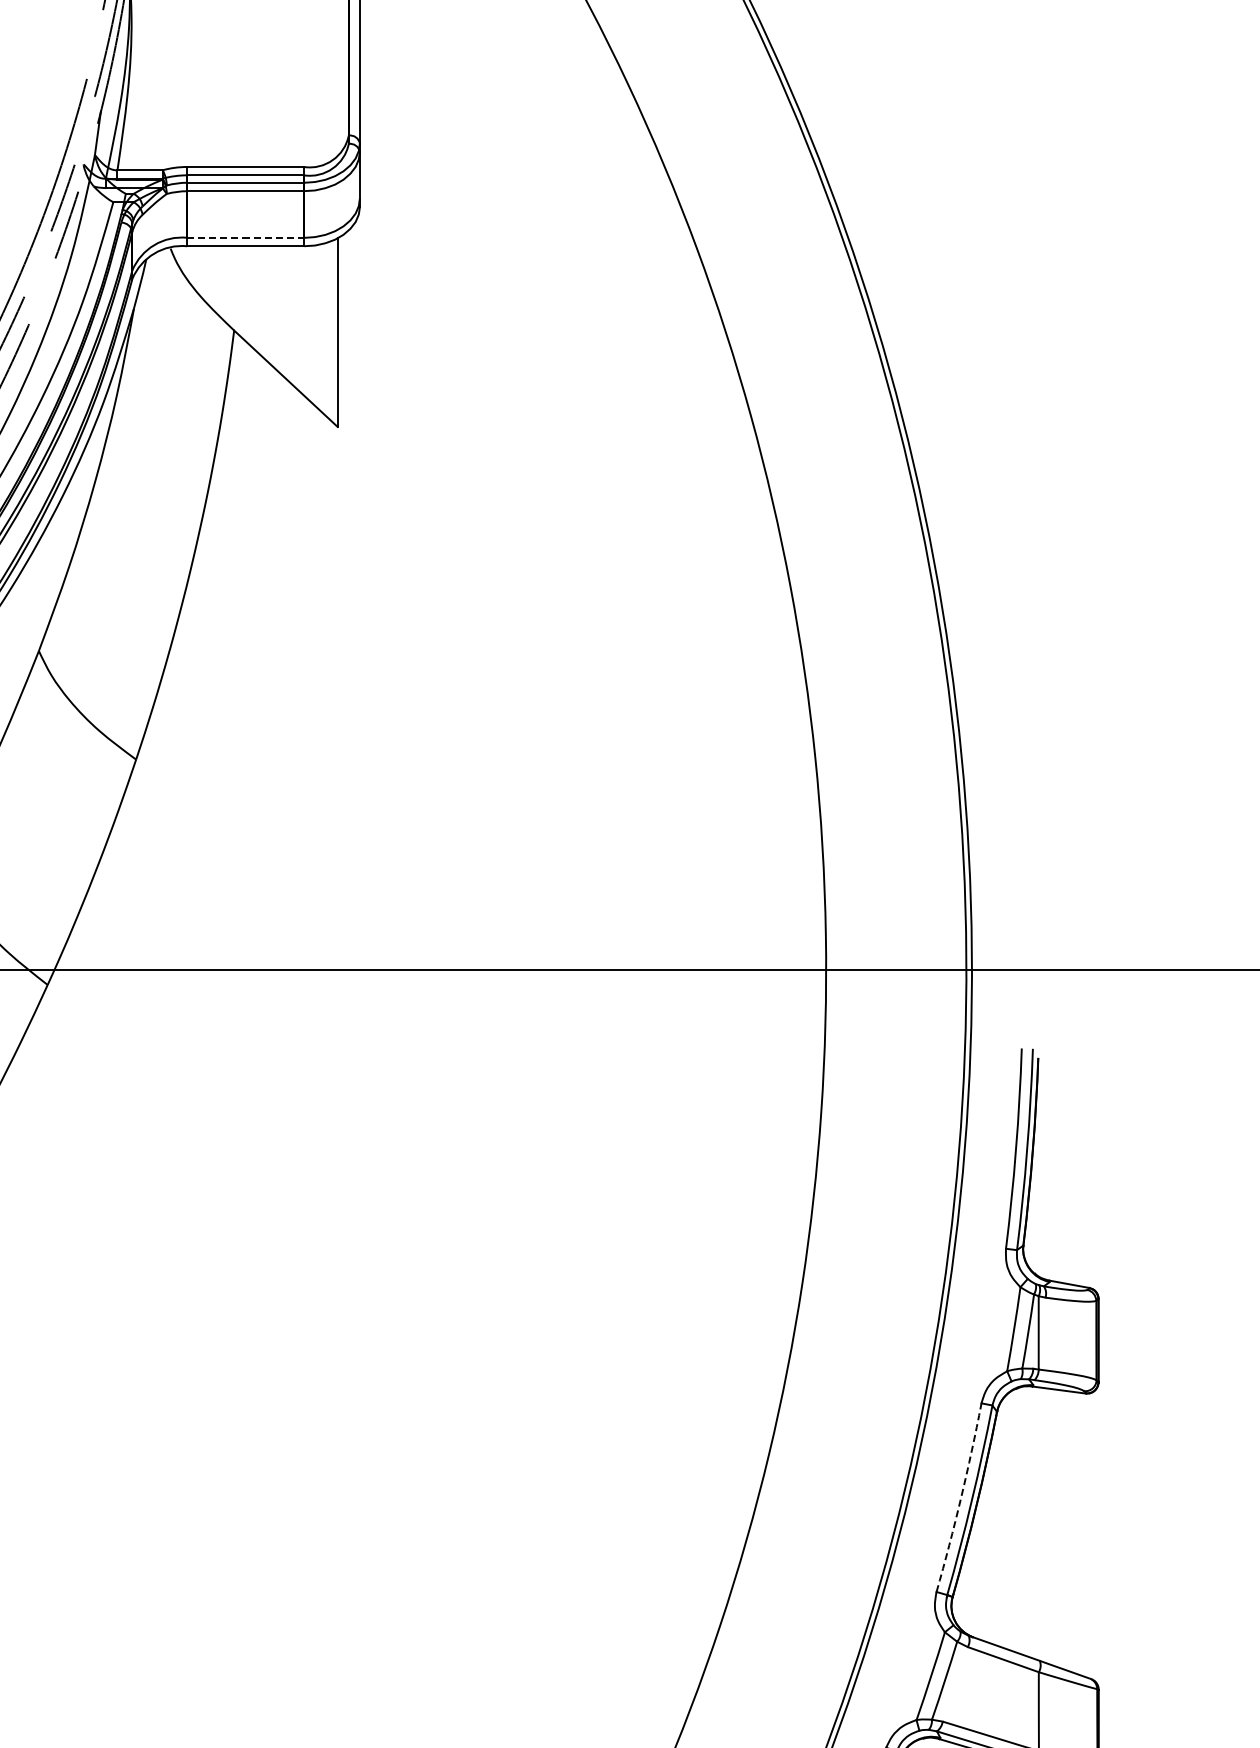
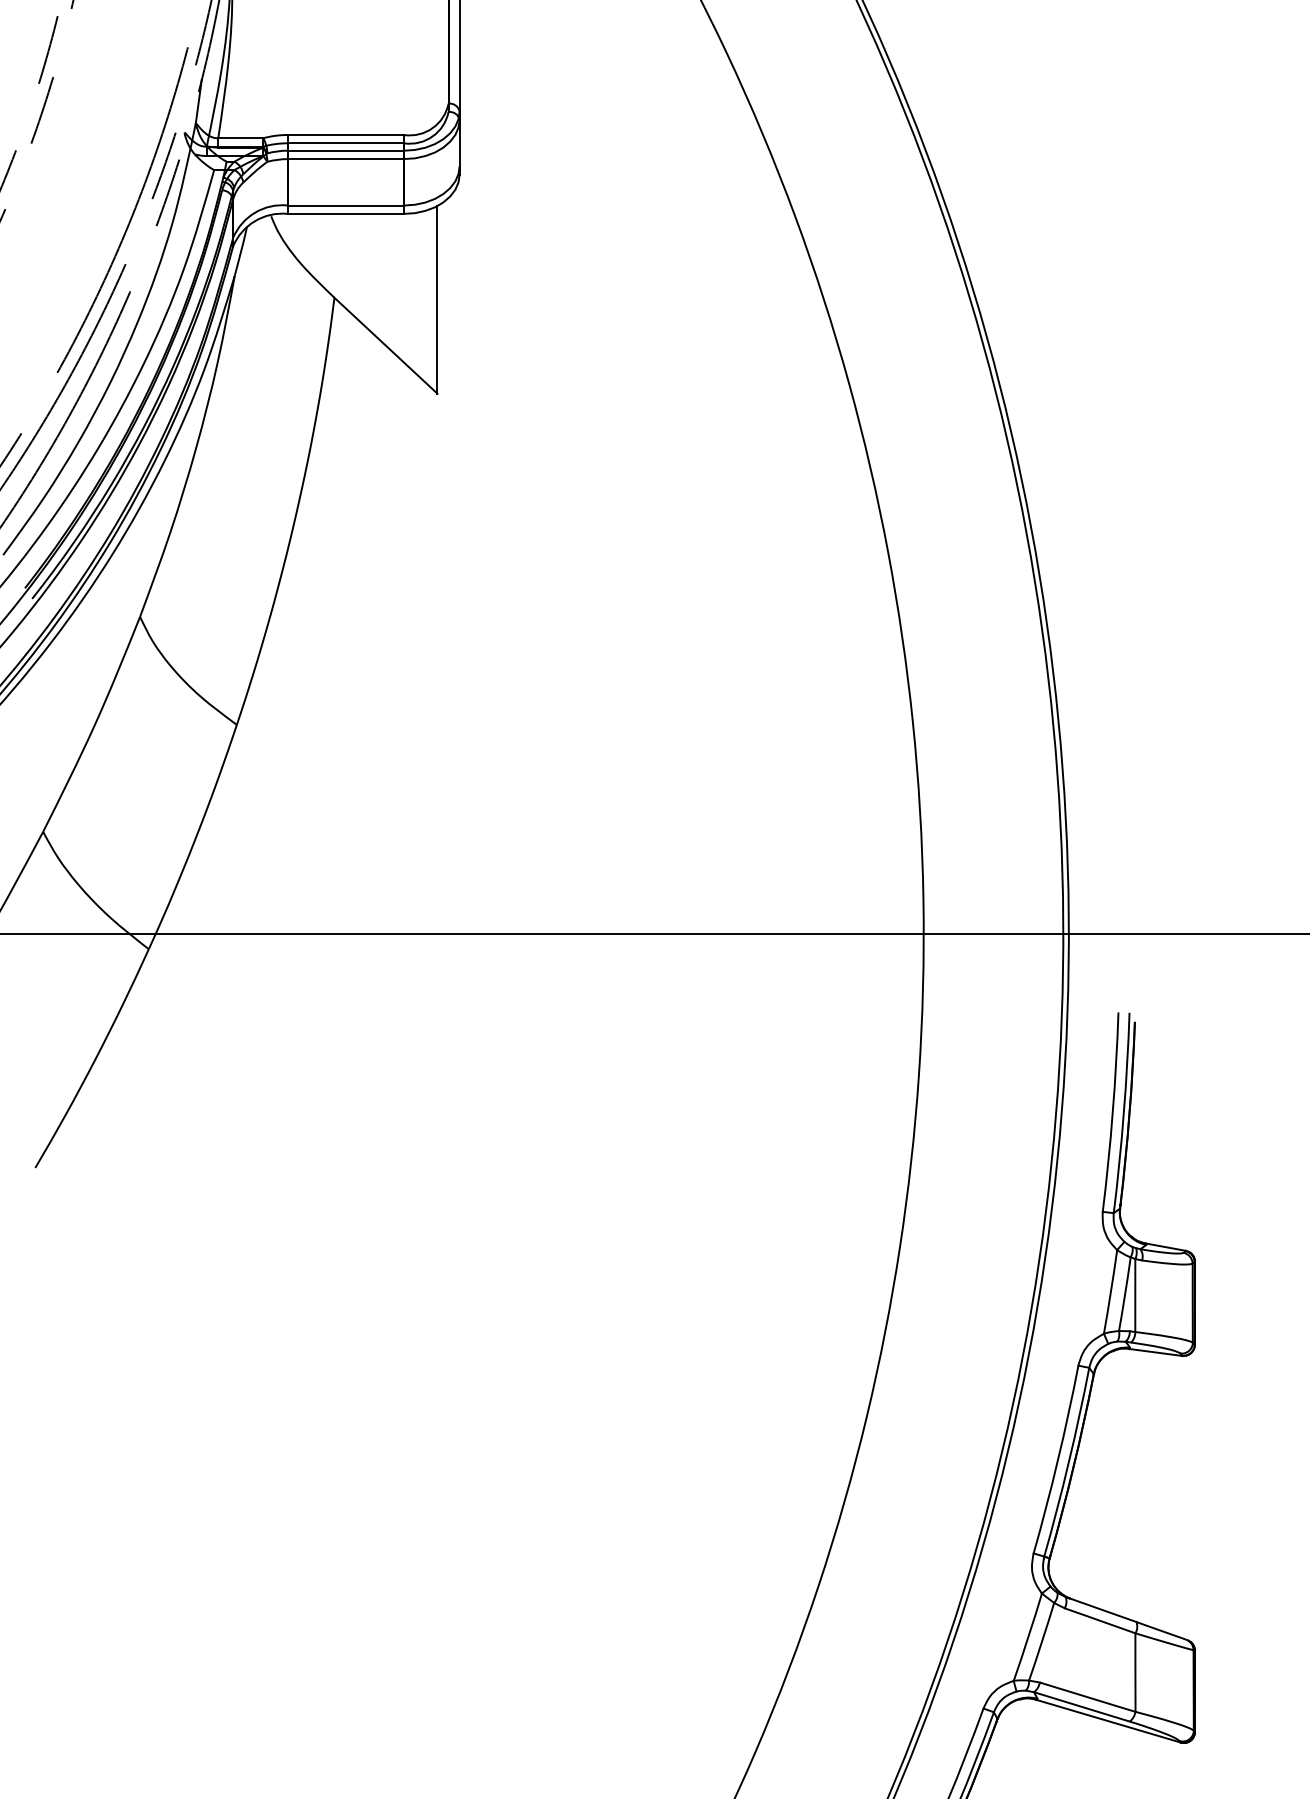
line: (246, 237) -> (346, 205), dashed -> solid
arc: (961, 1498) -> (1058, 1460), dashed -> solid

